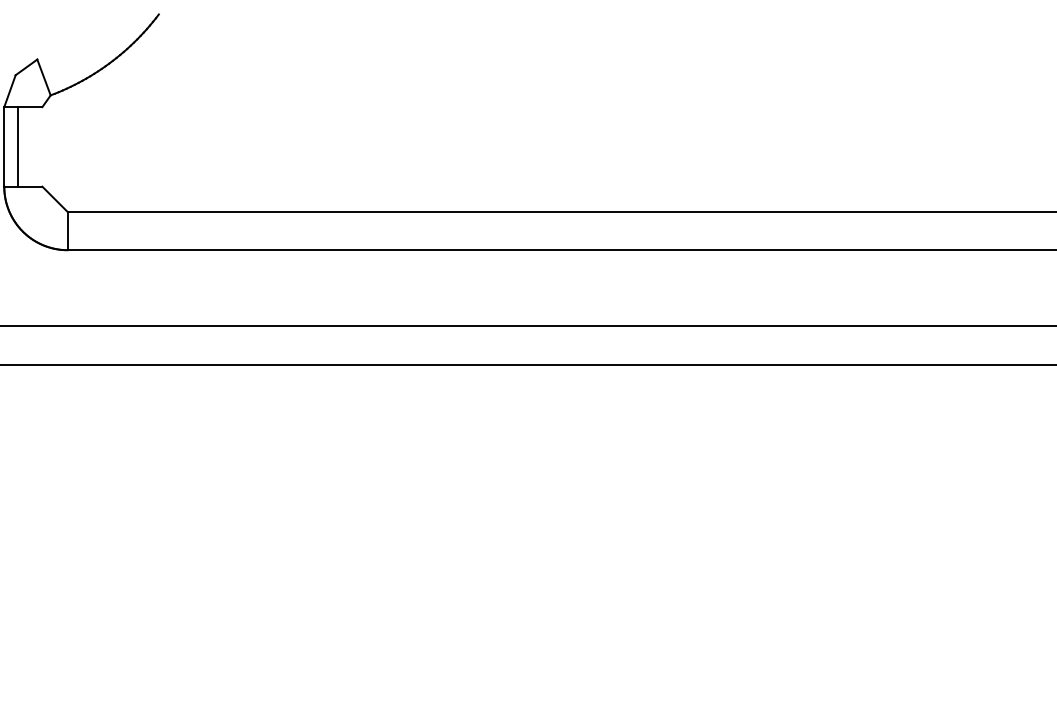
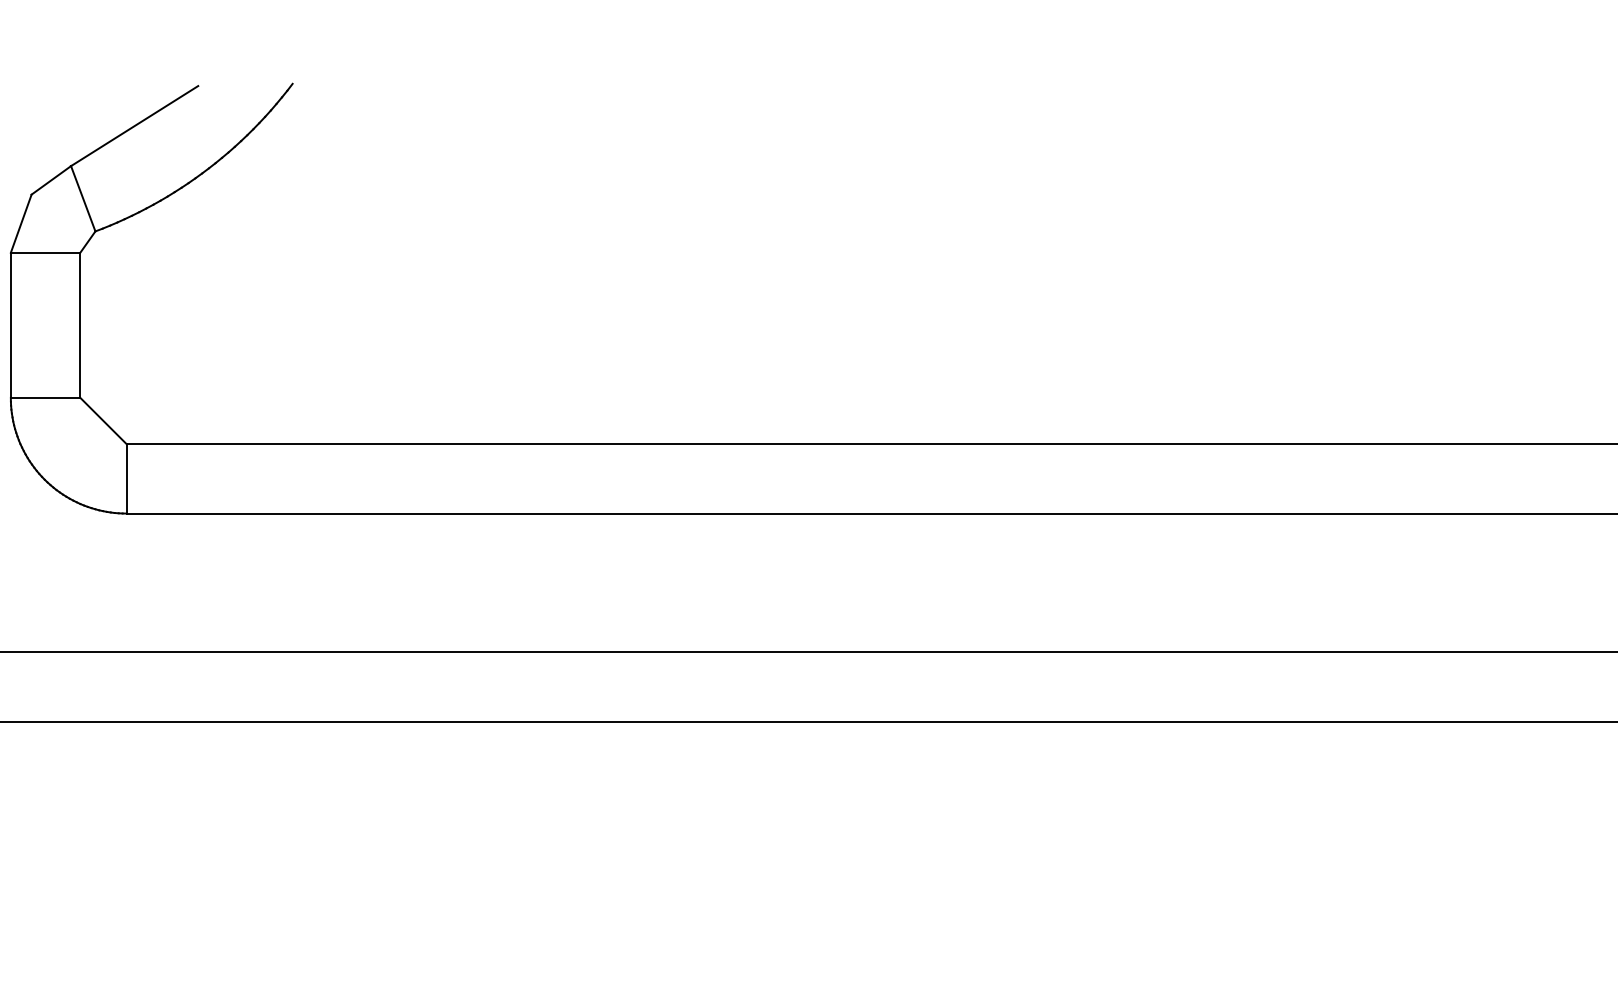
line: (72, 37) -> (135, 125), added
line: (18, 146) -> (80, 324), moved

